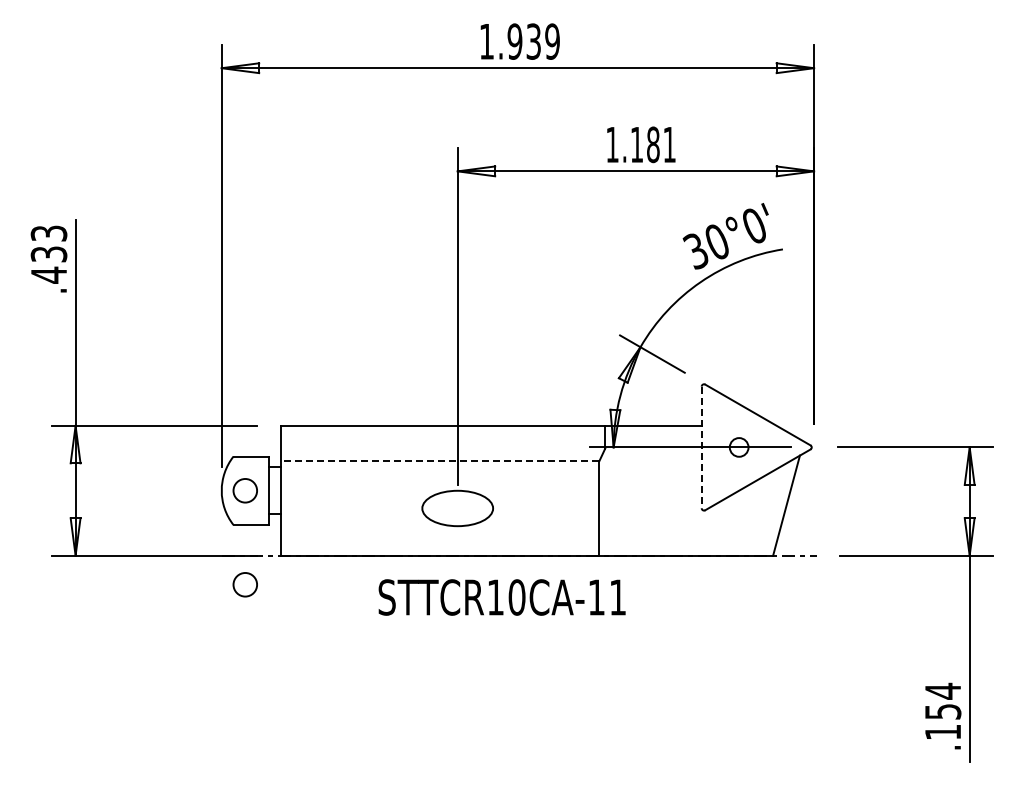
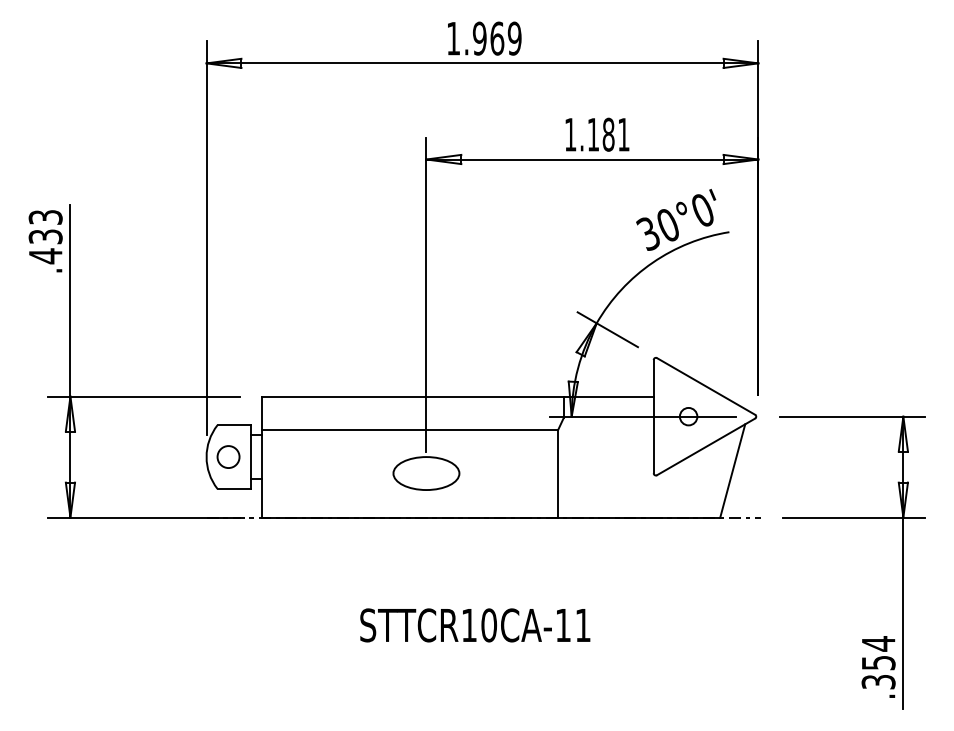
text: (533, 41) -> (497, 38), 1.939 -> 1.969
line: (701, 447) -> (653, 416), dashed -> solid
line: (439, 461) -> (409, 429), dashed -> solid
circle: (244, 584) -> (227, 544), removed
text: (501, 597) -> (474, 625), moved
text: (942, 732) -> (878, 682), .154 -> .354

